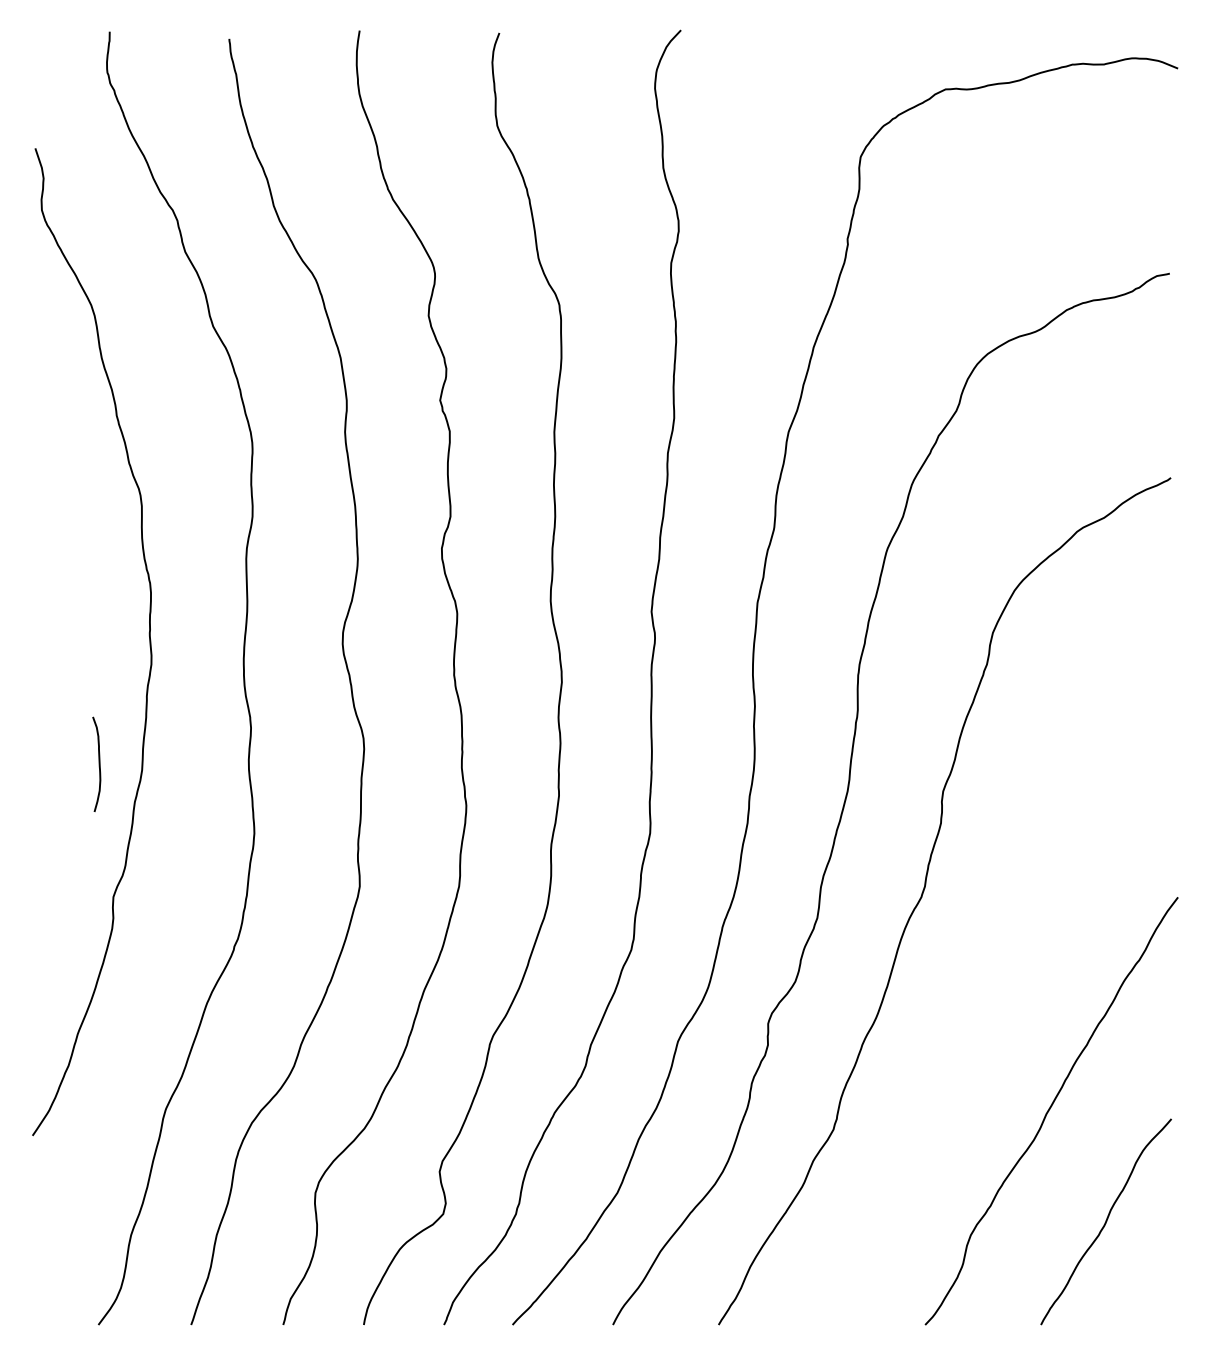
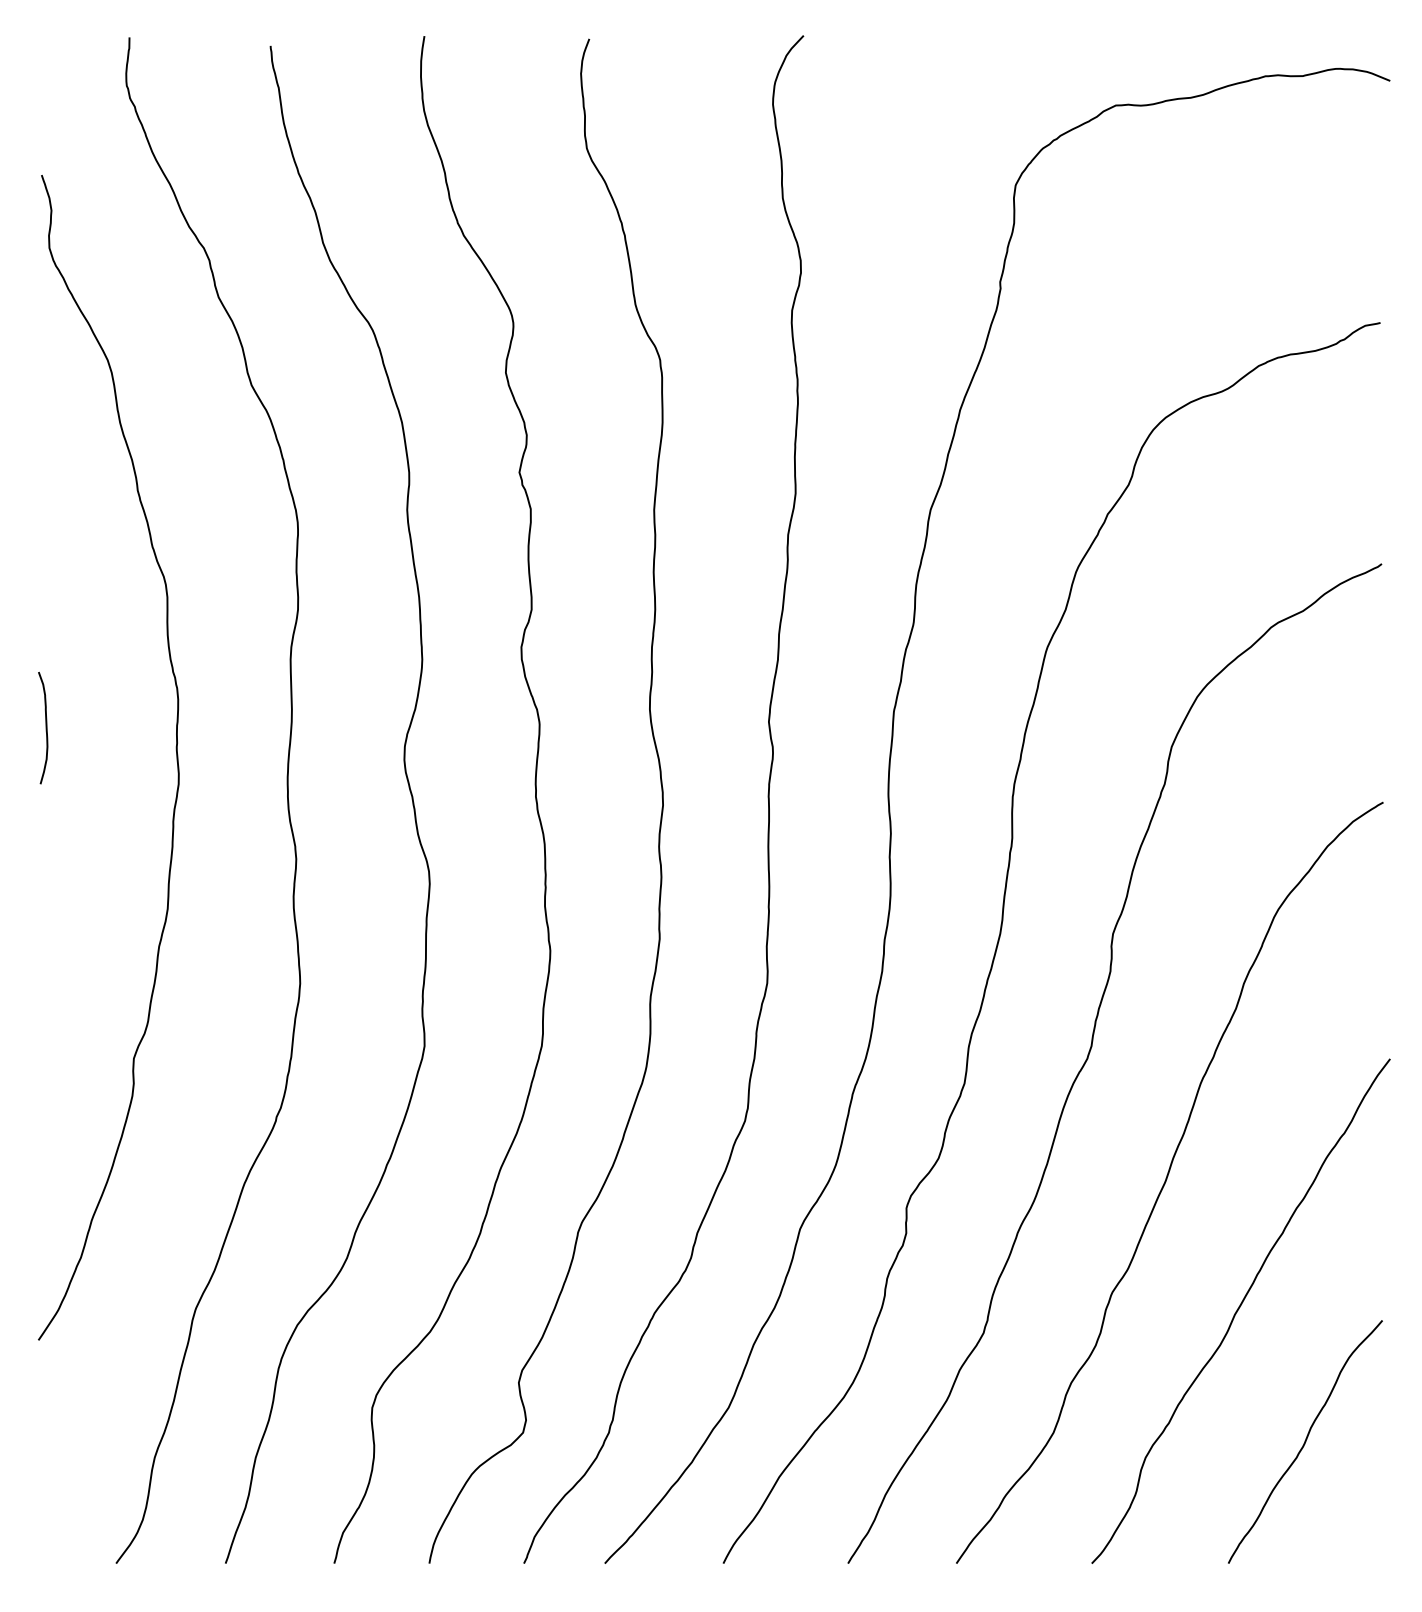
curve: (98, 764) -> (45, 728), moved
curve: (988, 1002) -> (1166, 1182), added

